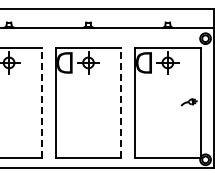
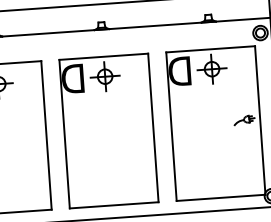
line: (42, 102) -> (46, 134), dashed -> solid
line: (121, 102) -> (153, 126), dashed -> solid

